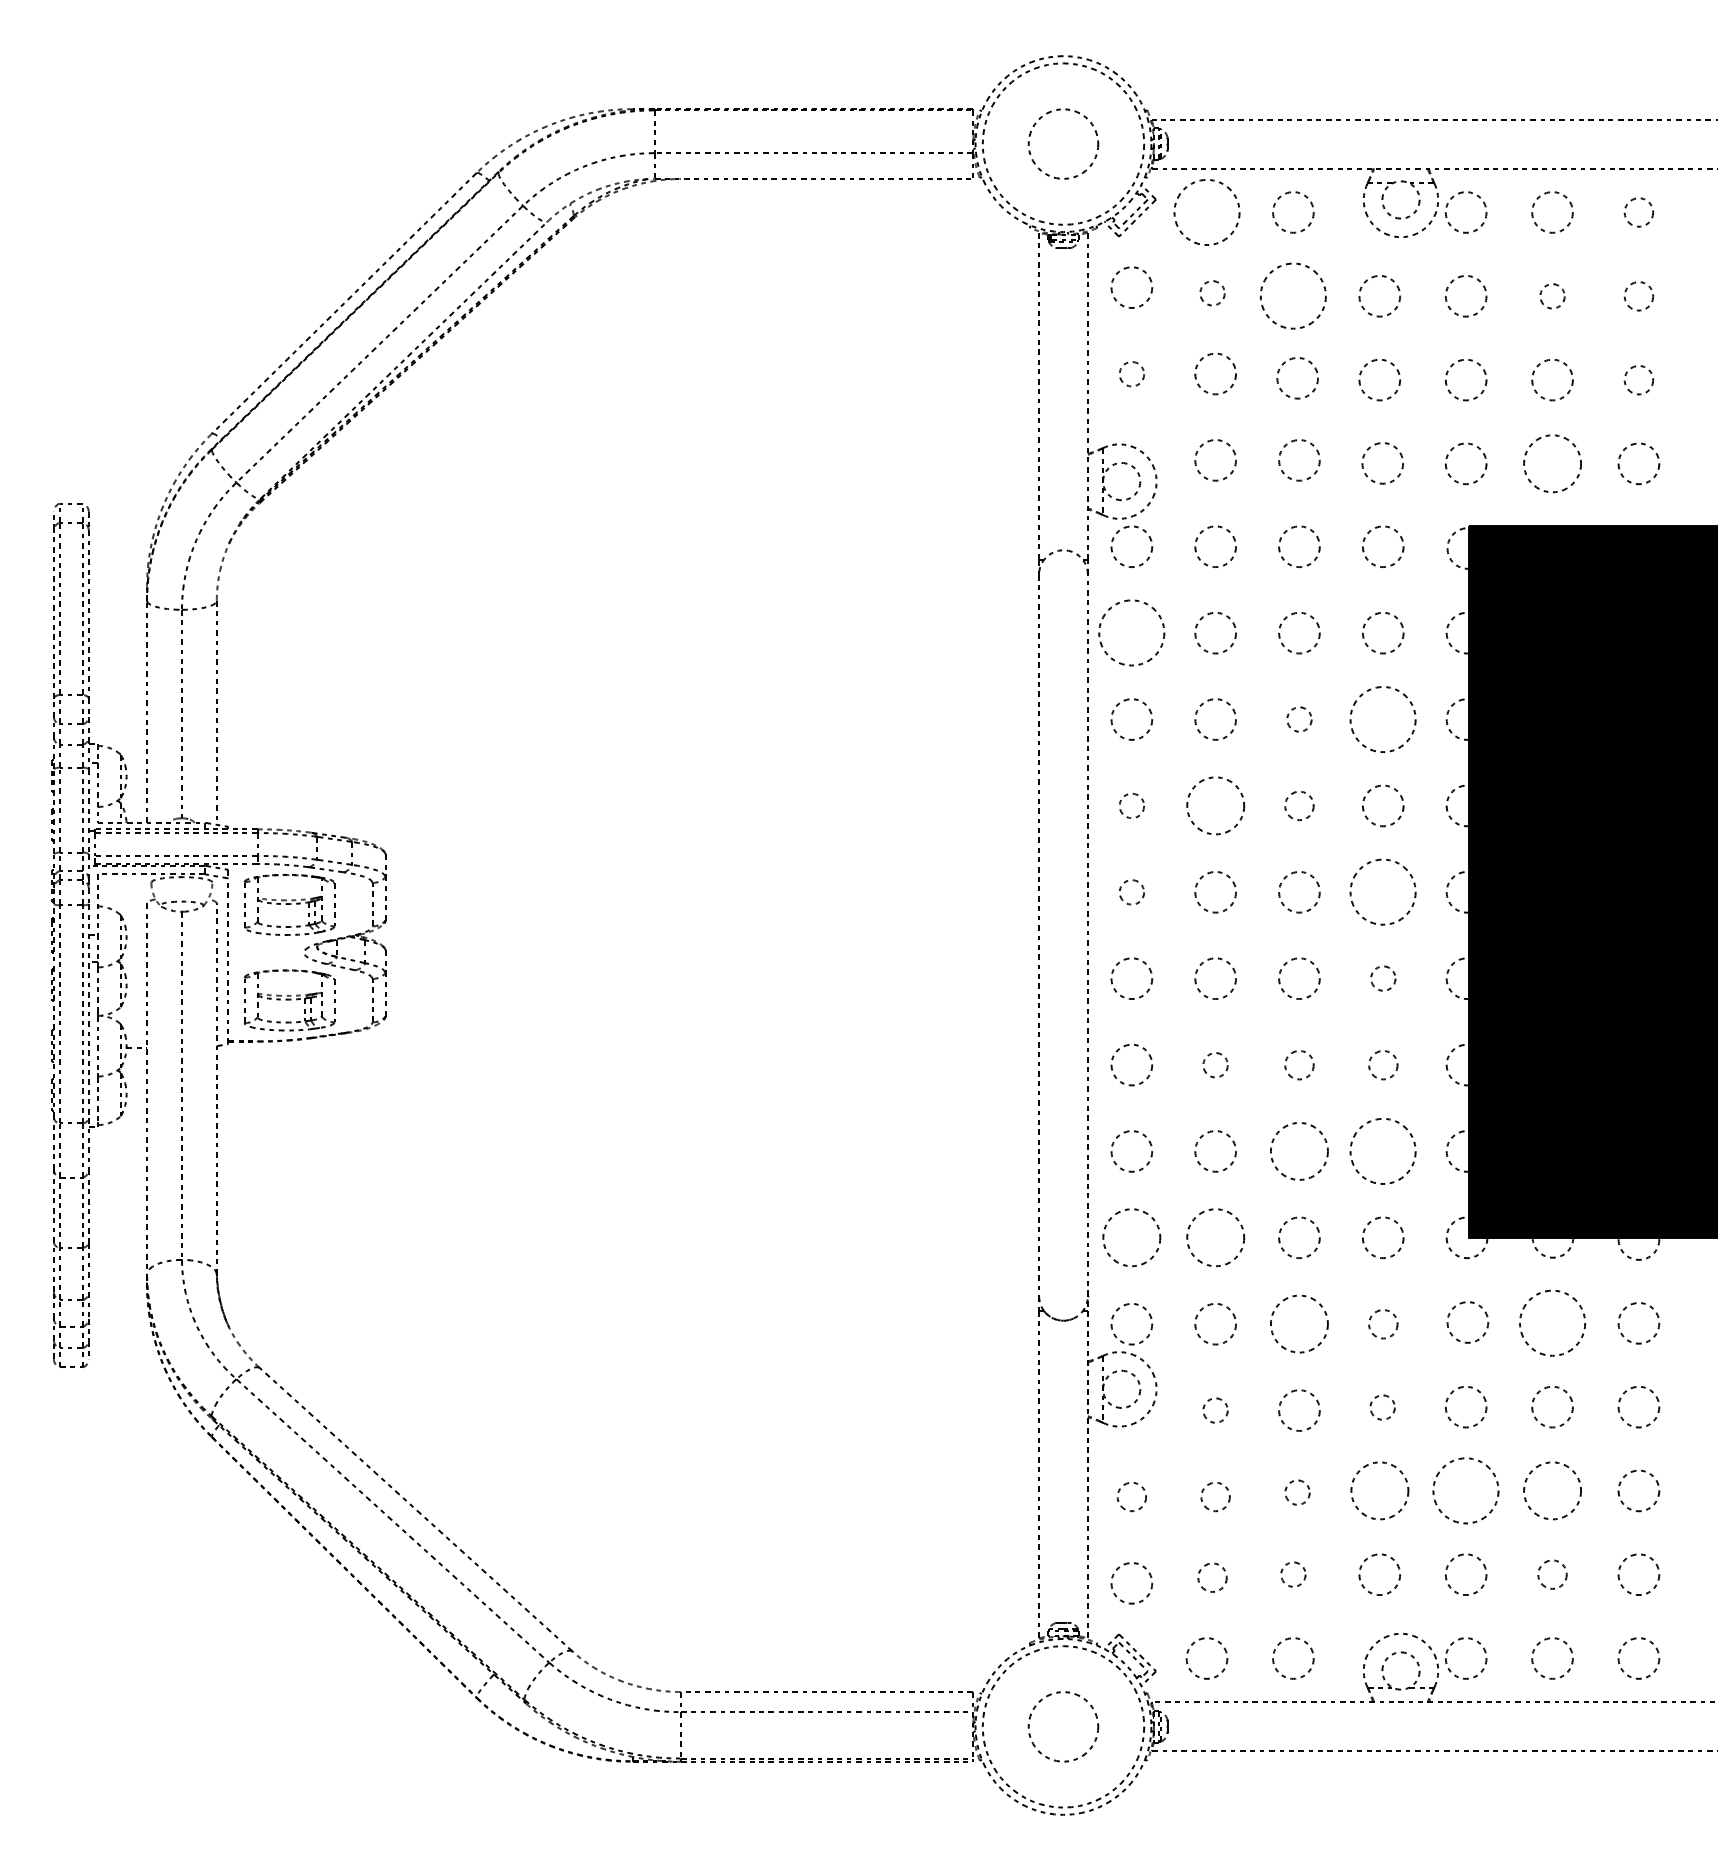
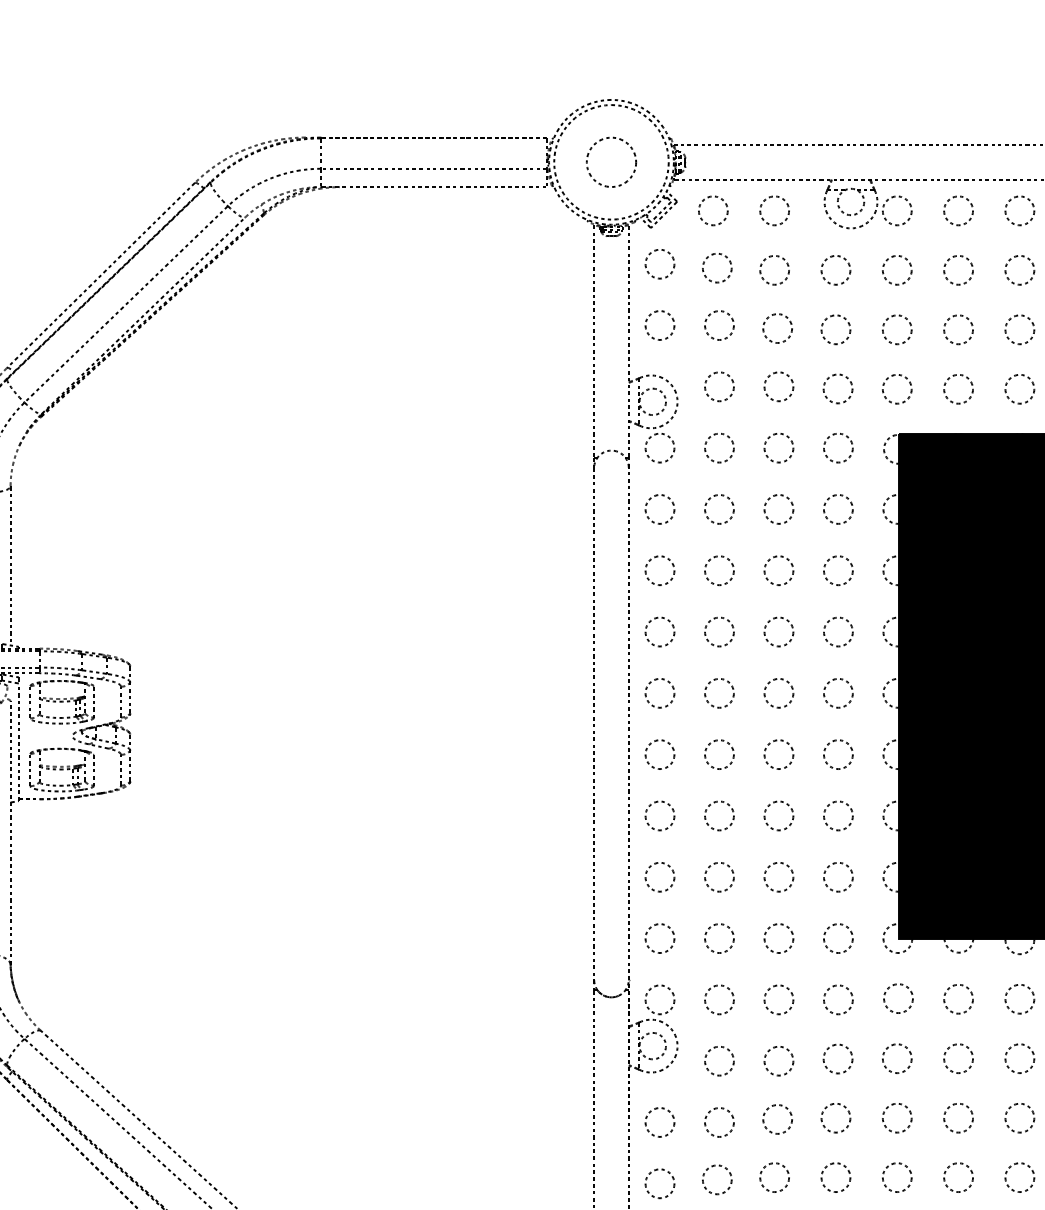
circle: (1206, 212) -> (712, 210), size x0.62
circle: (1638, 212) -> (1019, 210), size x1.43
circle: (1212, 293) -> (717, 268), size x1.67
circle: (1293, 296) -> (774, 270), size x0.62
circle: (1552, 296) -> (958, 270), size x1.67
circle: (1638, 296) -> (1019, 270), size x1.43
circle: (1131, 374) -> (659, 325), size x1.67
circle: (1638, 380) -> (1019, 330), size x1.43
circle: (1552, 463) -> (958, 389), size x0.71
circle: (1131, 633) -> (659, 509), size x0.62
circle: (1299, 719) -> (778, 570), size x1.67
circle: (1383, 719) -> (838, 570), size x0.62
circle: (1131, 805) -> (659, 631), size x1.67
circle: (1215, 805) -> (719, 631), size x0.71
circle: (1299, 805) -> (778, 631), size x1.43
circle: (1131, 892) -> (659, 693), size x1.67
circle: (1383, 892) -> (838, 693), size x0.62
circle: (1383, 978) -> (838, 754), size x1.67
circle: (1215, 1065) -> (719, 816), size x1.67
circle: (1299, 1065) -> (778, 816), size x1.43
circle: (1383, 1065) -> (838, 816), size x1.43
circle: (1299, 1151) -> (778, 877), size x0.71
circle: (1383, 1151) -> (838, 877), size x0.62
circle: (1131, 1237) -> (659, 938), size x0.71
circle: (1215, 1237) -> (719, 938), size x0.71
circle: (1552, 1323) -> (958, 999), size x0.62
circle: (1299, 1324) -> (778, 1000), size x0.71
circle: (1383, 1324) -> (838, 1000), size x1.43
circle: (1382, 1407) -> (837, 1058), size x1.67
circle: (1215, 1410) -> (719, 1061), size x1.67
circle: (1379, 1490) -> (835, 1117), size x0.71
circle: (1466, 1490) -> (897, 1117), size x0.62
circle: (1552, 1490) -> (958, 1117), size x0.71
circle: (1297, 1492) -> (777, 1119), size x1.67
circle: (1131, 1496) -> (659, 1122), size x1.43
circle: (1215, 1496) -> (719, 1122), size x1.43
circle: (1293, 1574) -> (774, 1177), size x1.67
circle: (1552, 1574) -> (958, 1177), size x1.43
circle: (1212, 1577) -> (717, 1179), size x1.43

